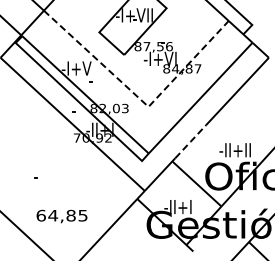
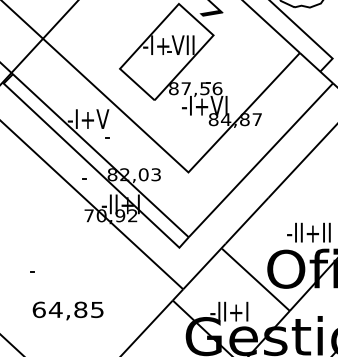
line: (139, 98) -> (175, 160), dashed -> solid
line: (190, 141) -> (246, 220), dashed -> solid
text: (61, 216) -> (67, 310), moved

